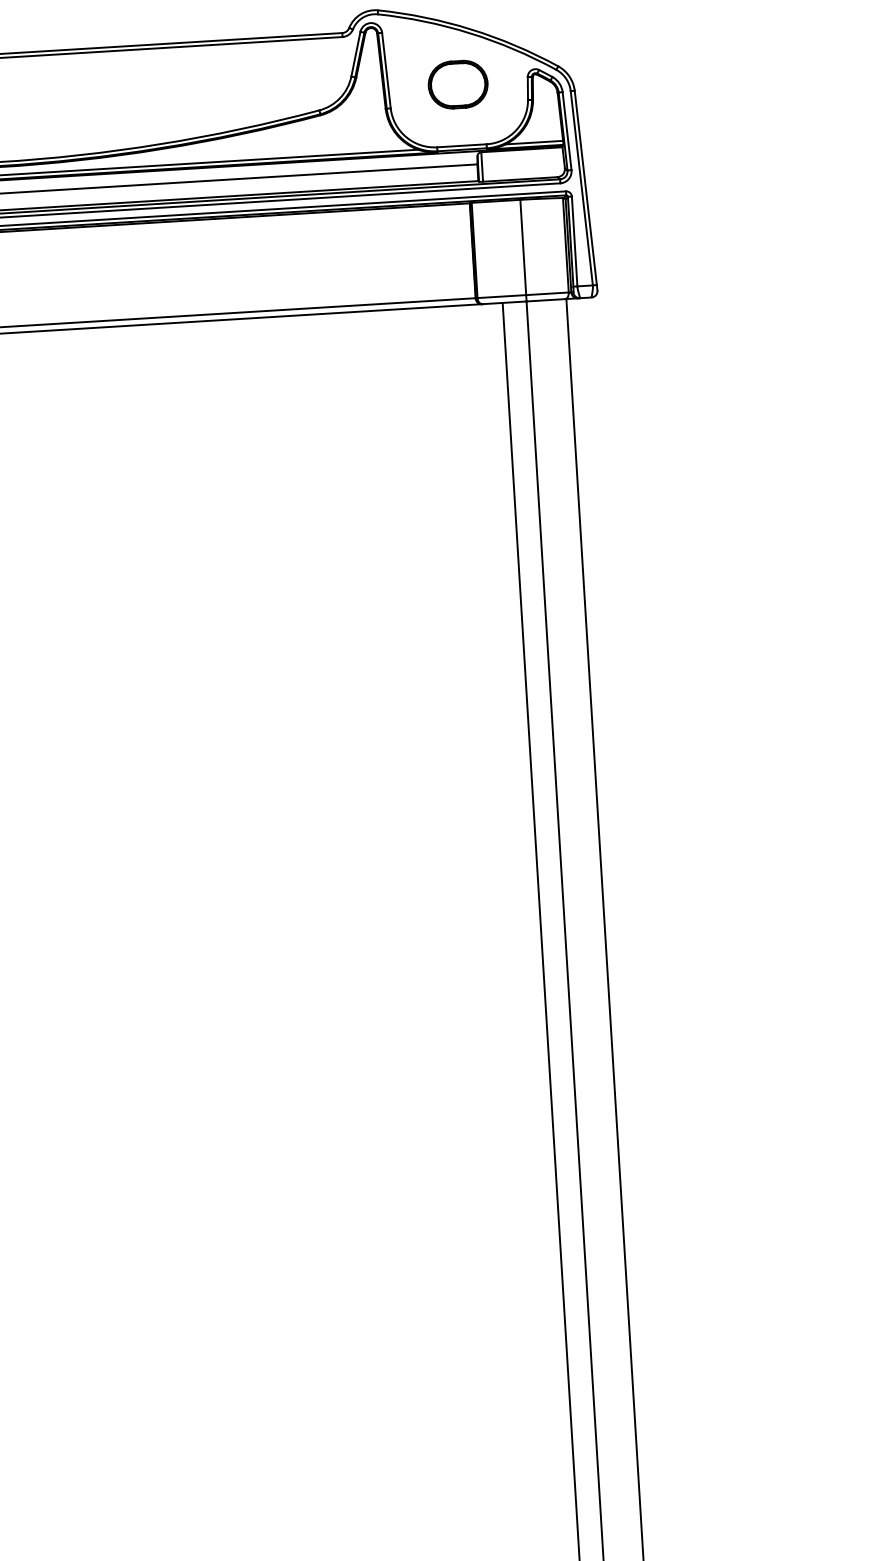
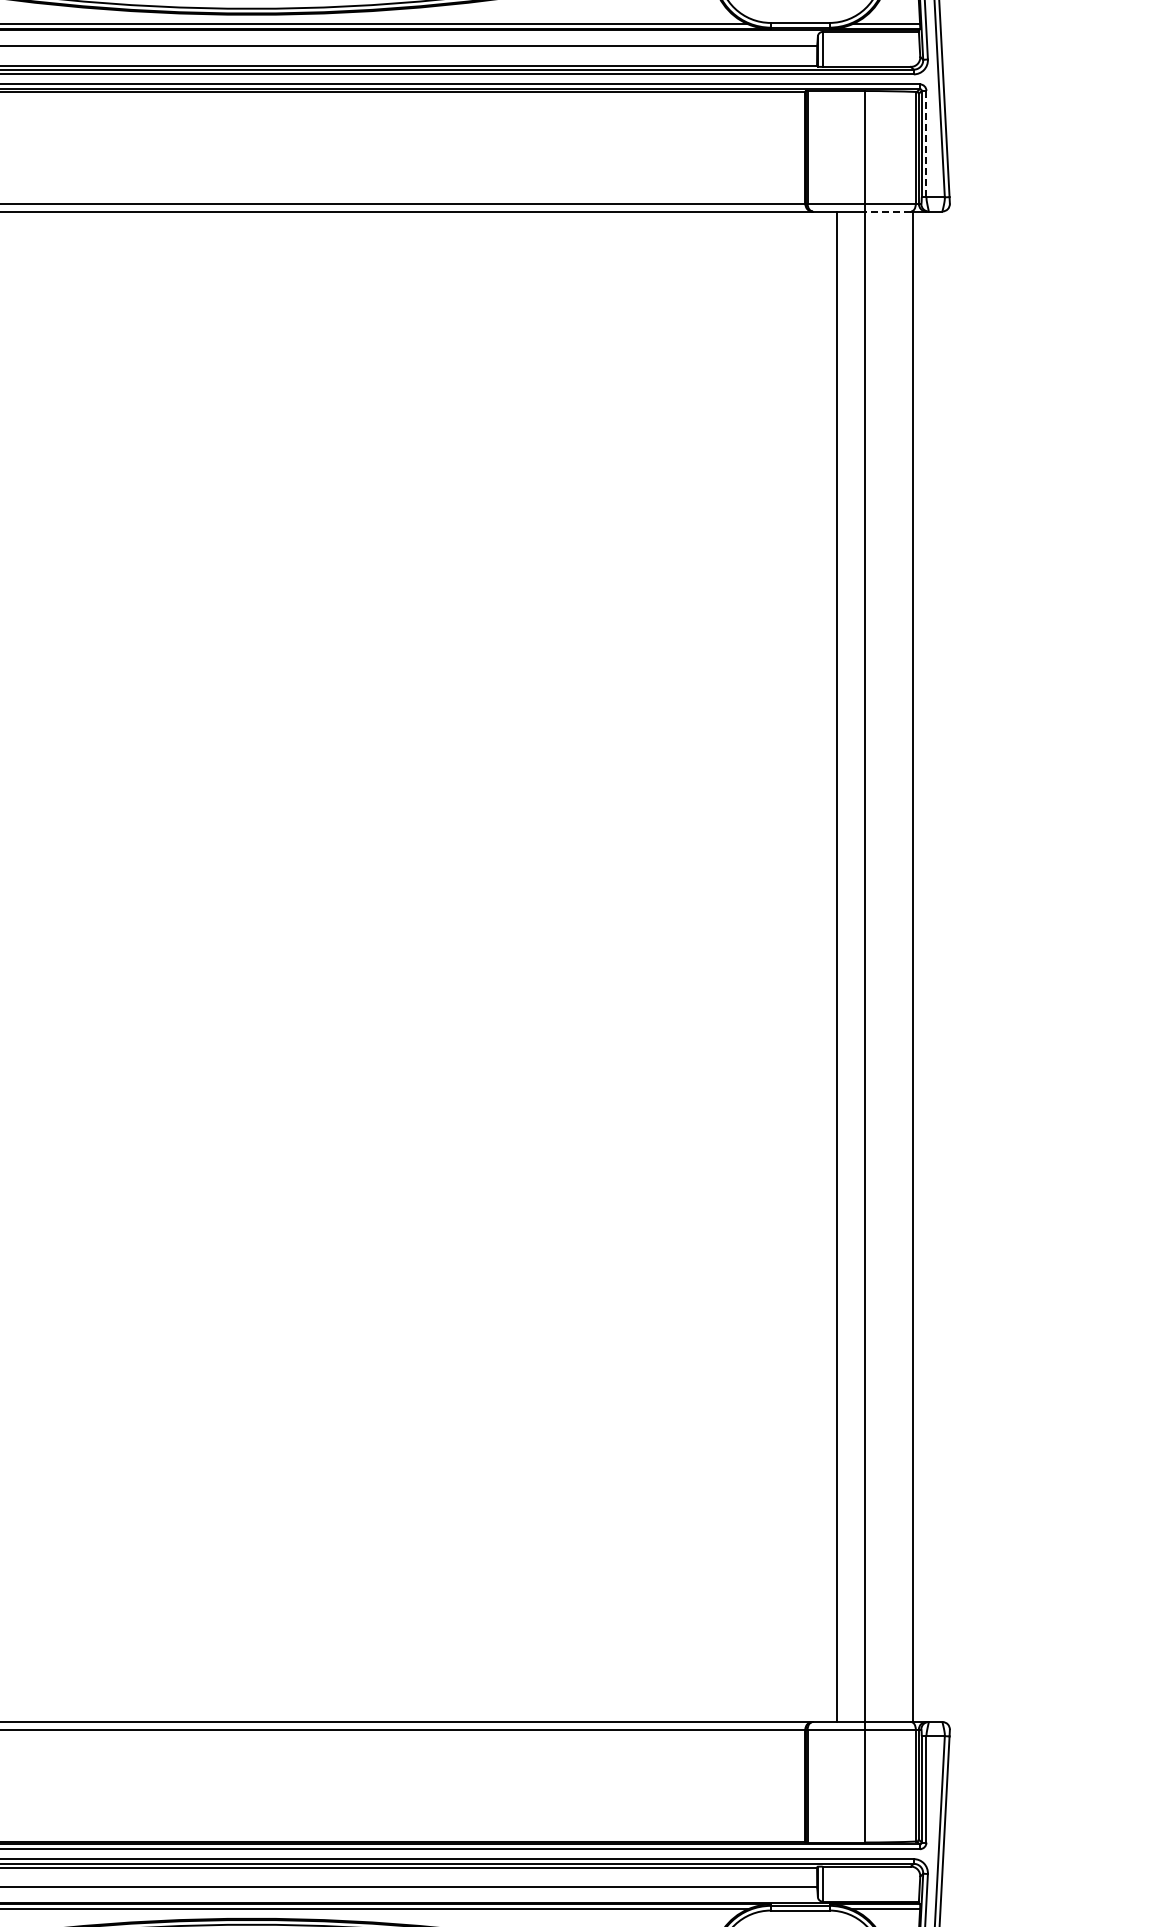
line: (574, 240) -> (926, 143), solid -> dashed
line: (546, 300) -> (888, 211), solid -> dashed

